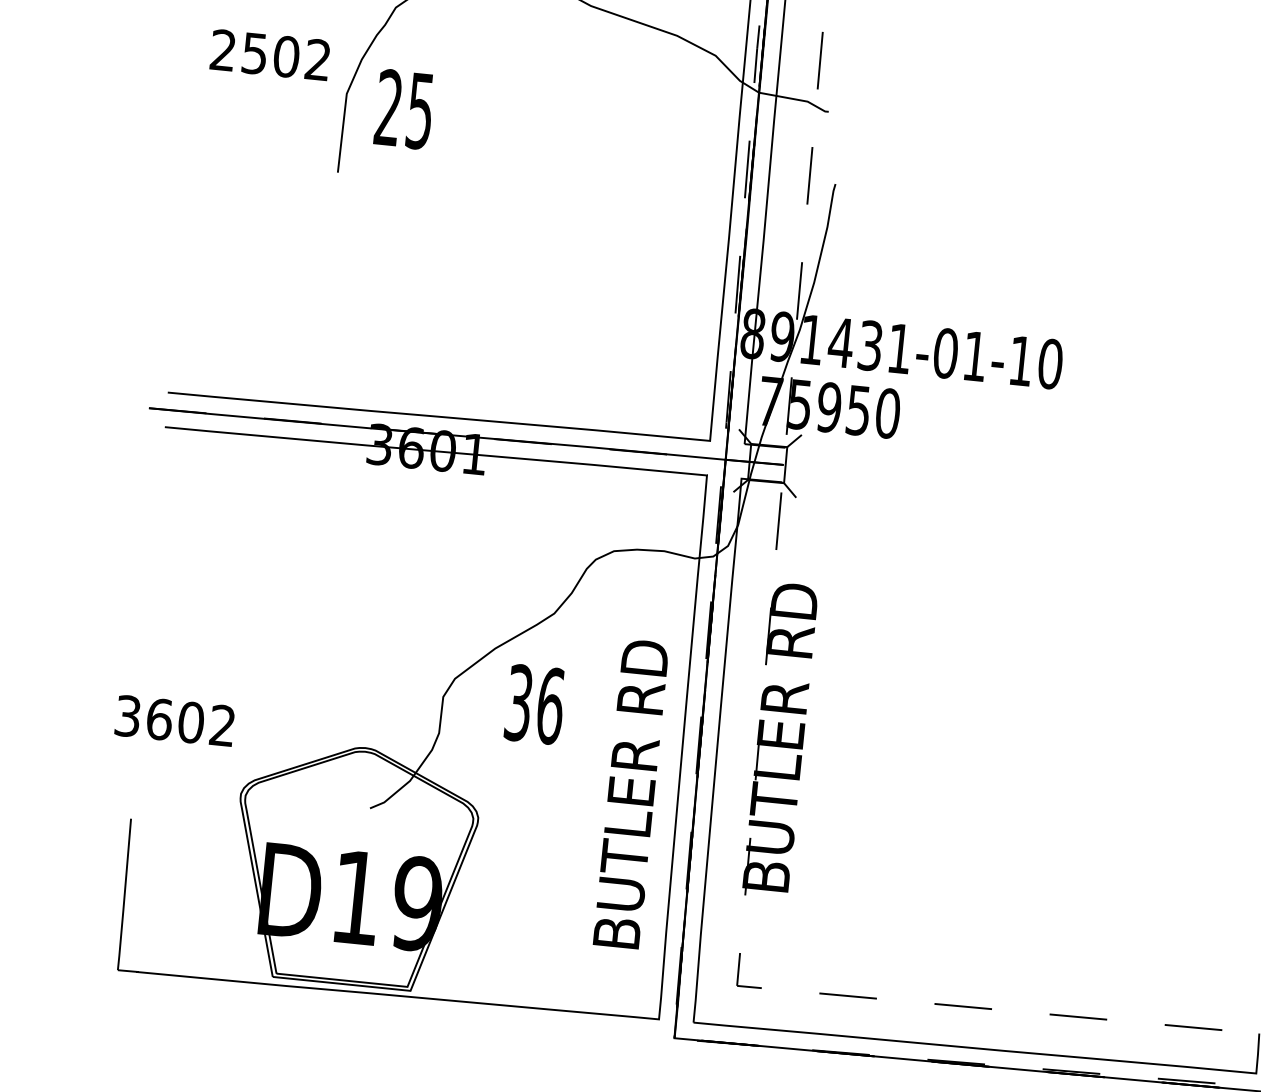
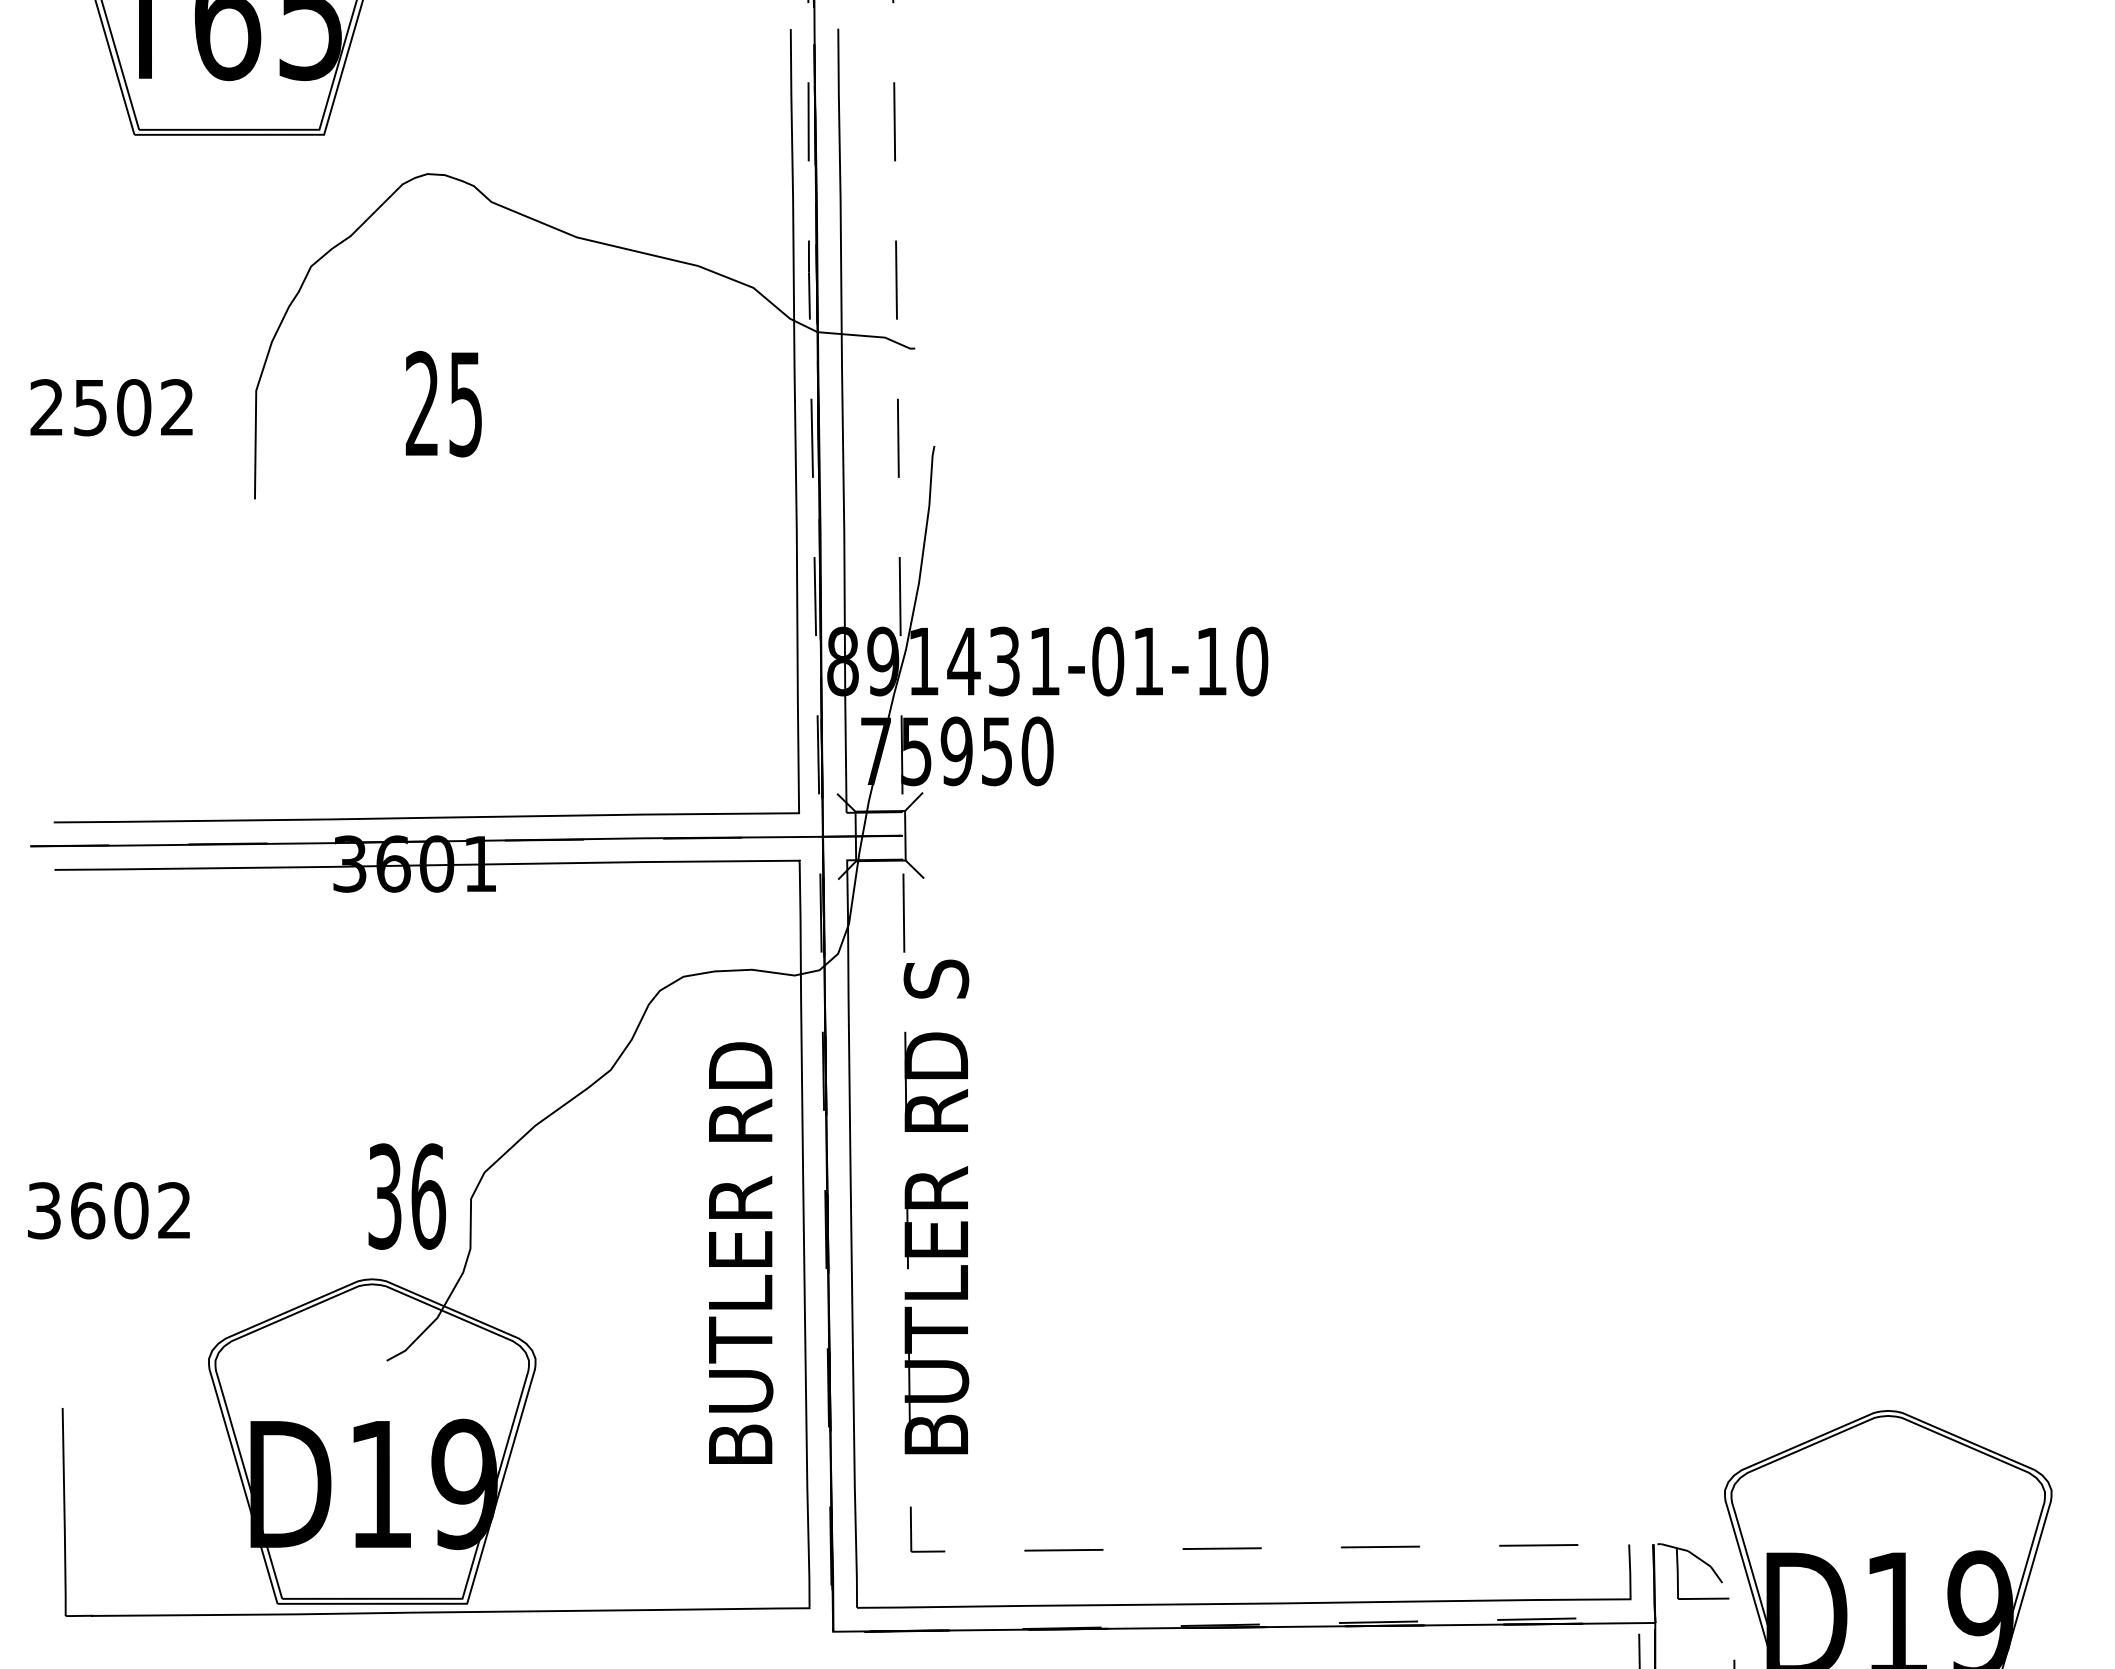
text: (270, 55) -> (111, 407), moved
text: (404, 109) -> (443, 403), moved
text: (534, 704) -> (406, 1196), moved
text: (174, 720) -> (108, 1210), moved
text: (780, 736) -> (936, 1206), BUTLER RD -> BUTLER RD S
text: (631, 793) -> (741, 1252), moved

